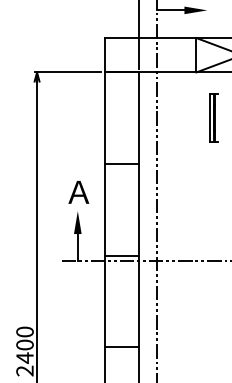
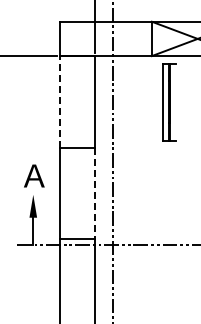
part: (213, 117) -> (168, 101), size x1.6
line: (104, 118) -> (59, 102), solid -> dashed
line: (139, 209) -> (94, 193), solid -> dashed

